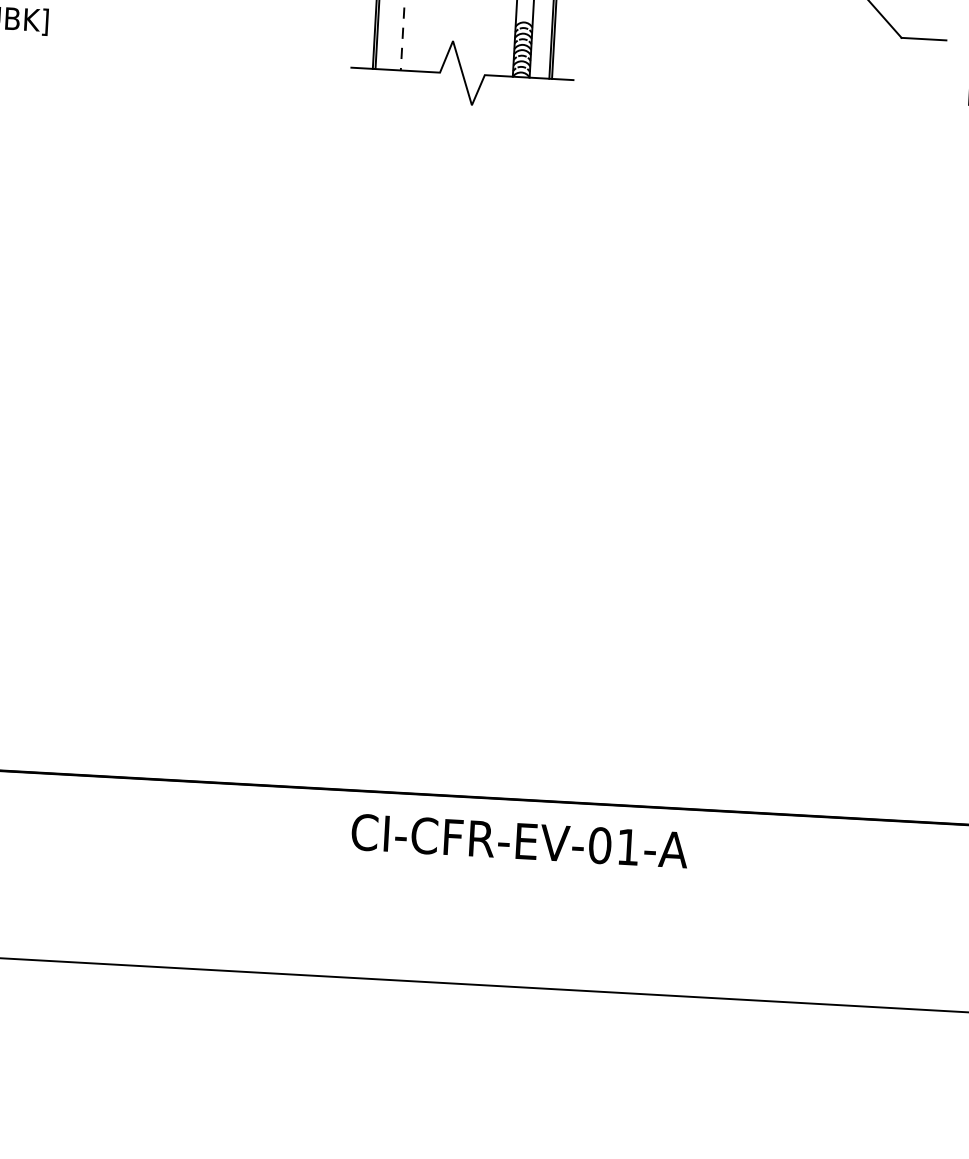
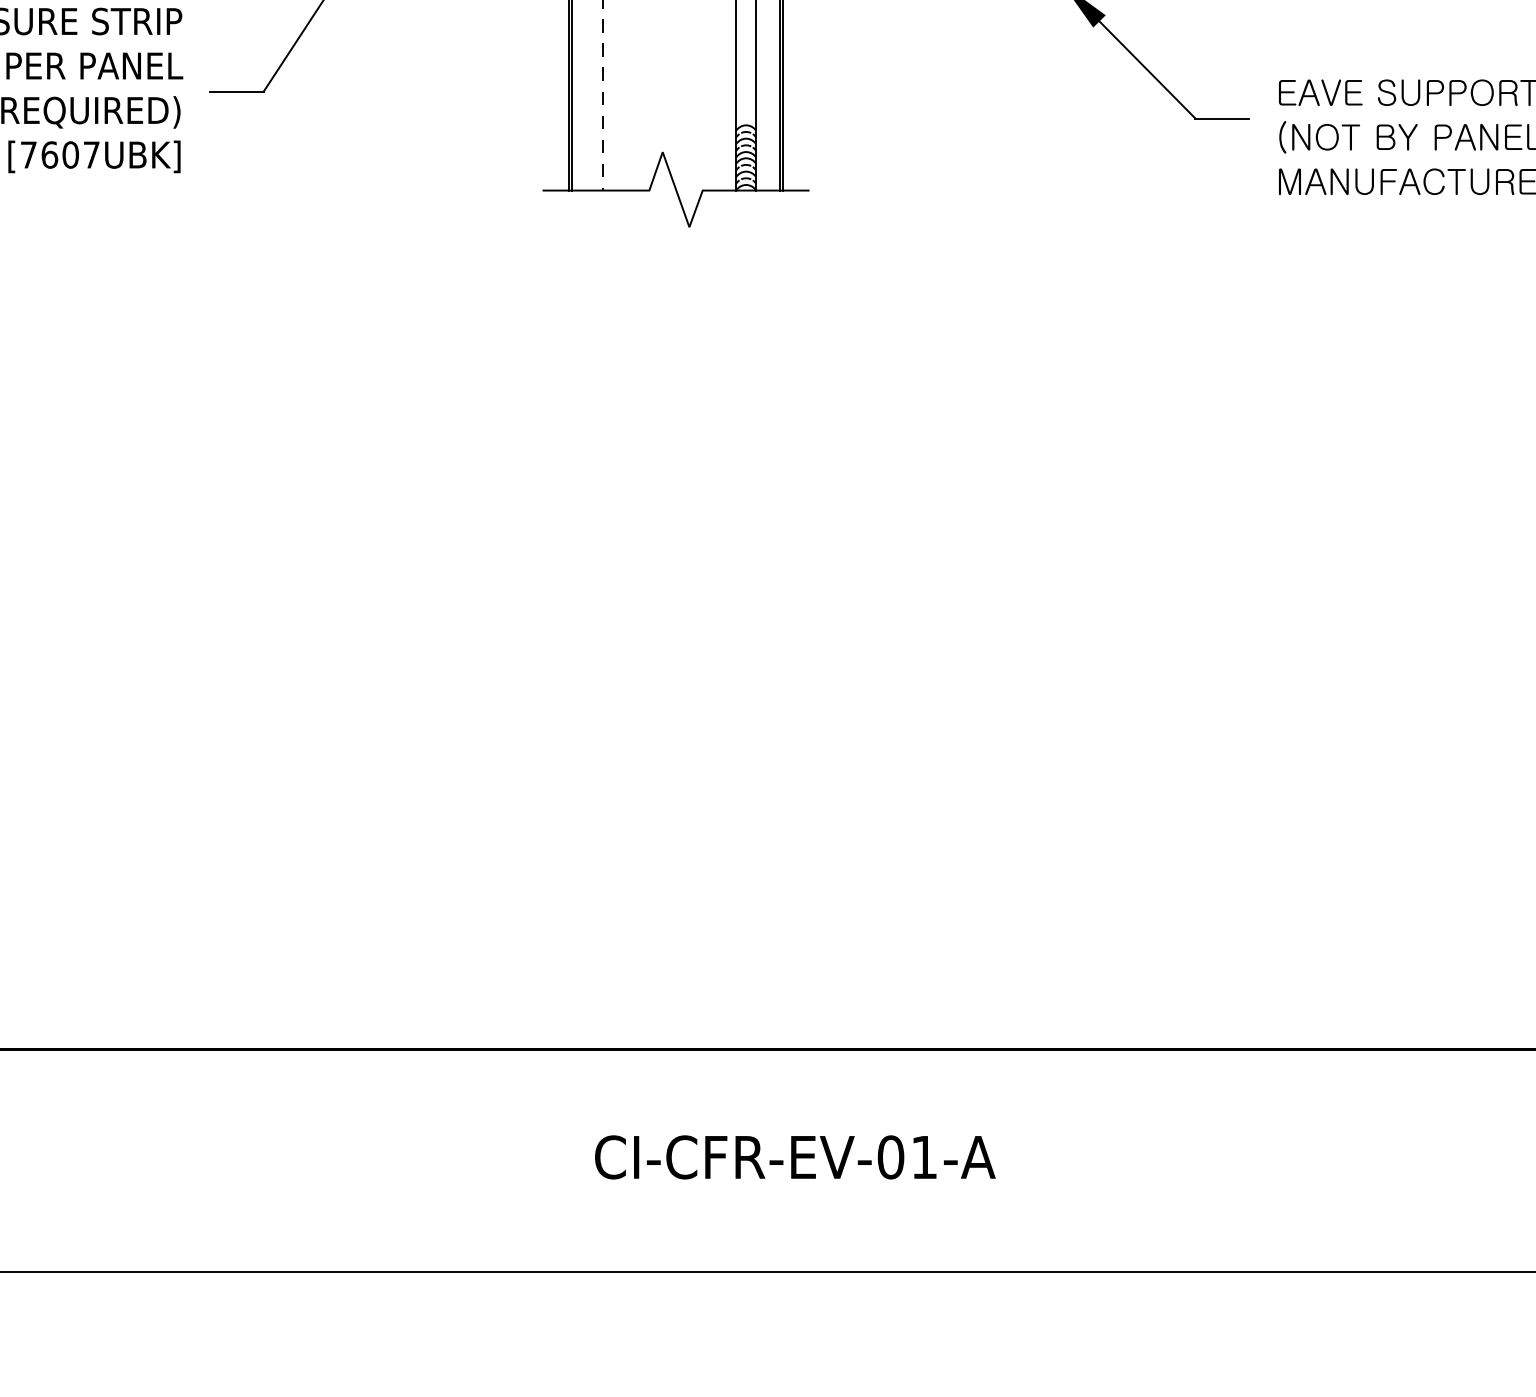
text: (520, 841) -> (795, 1157), moved

